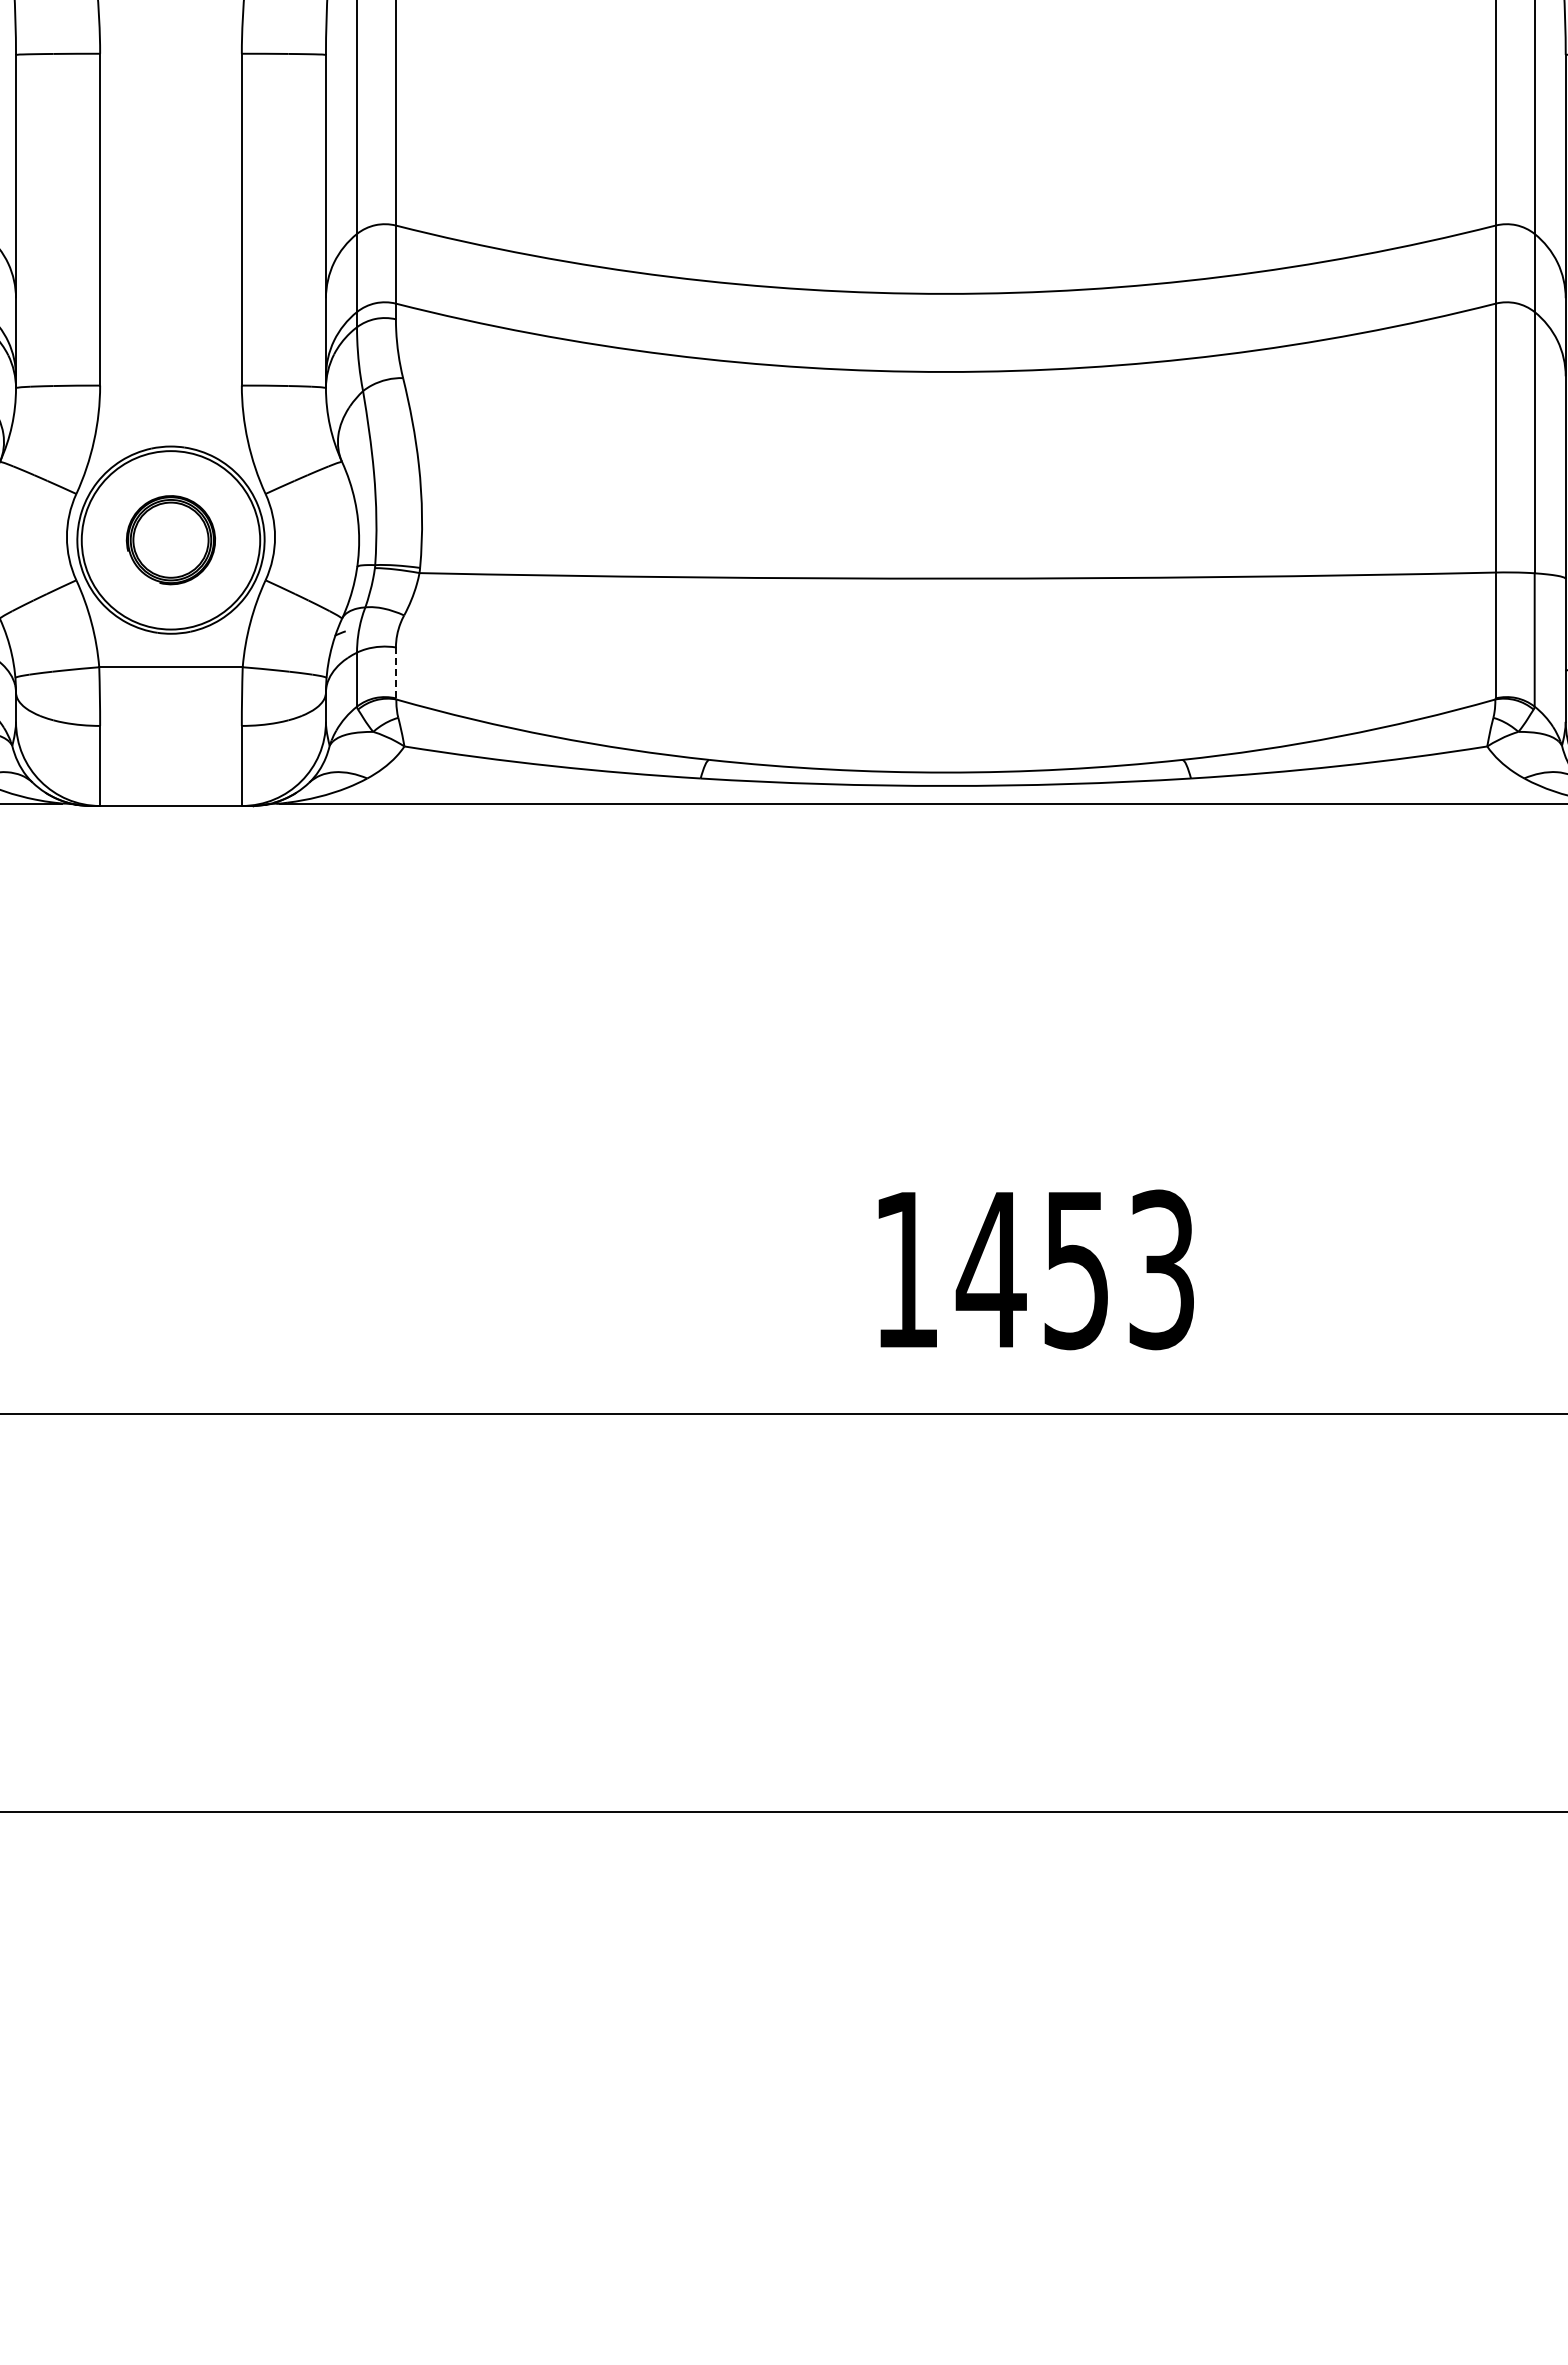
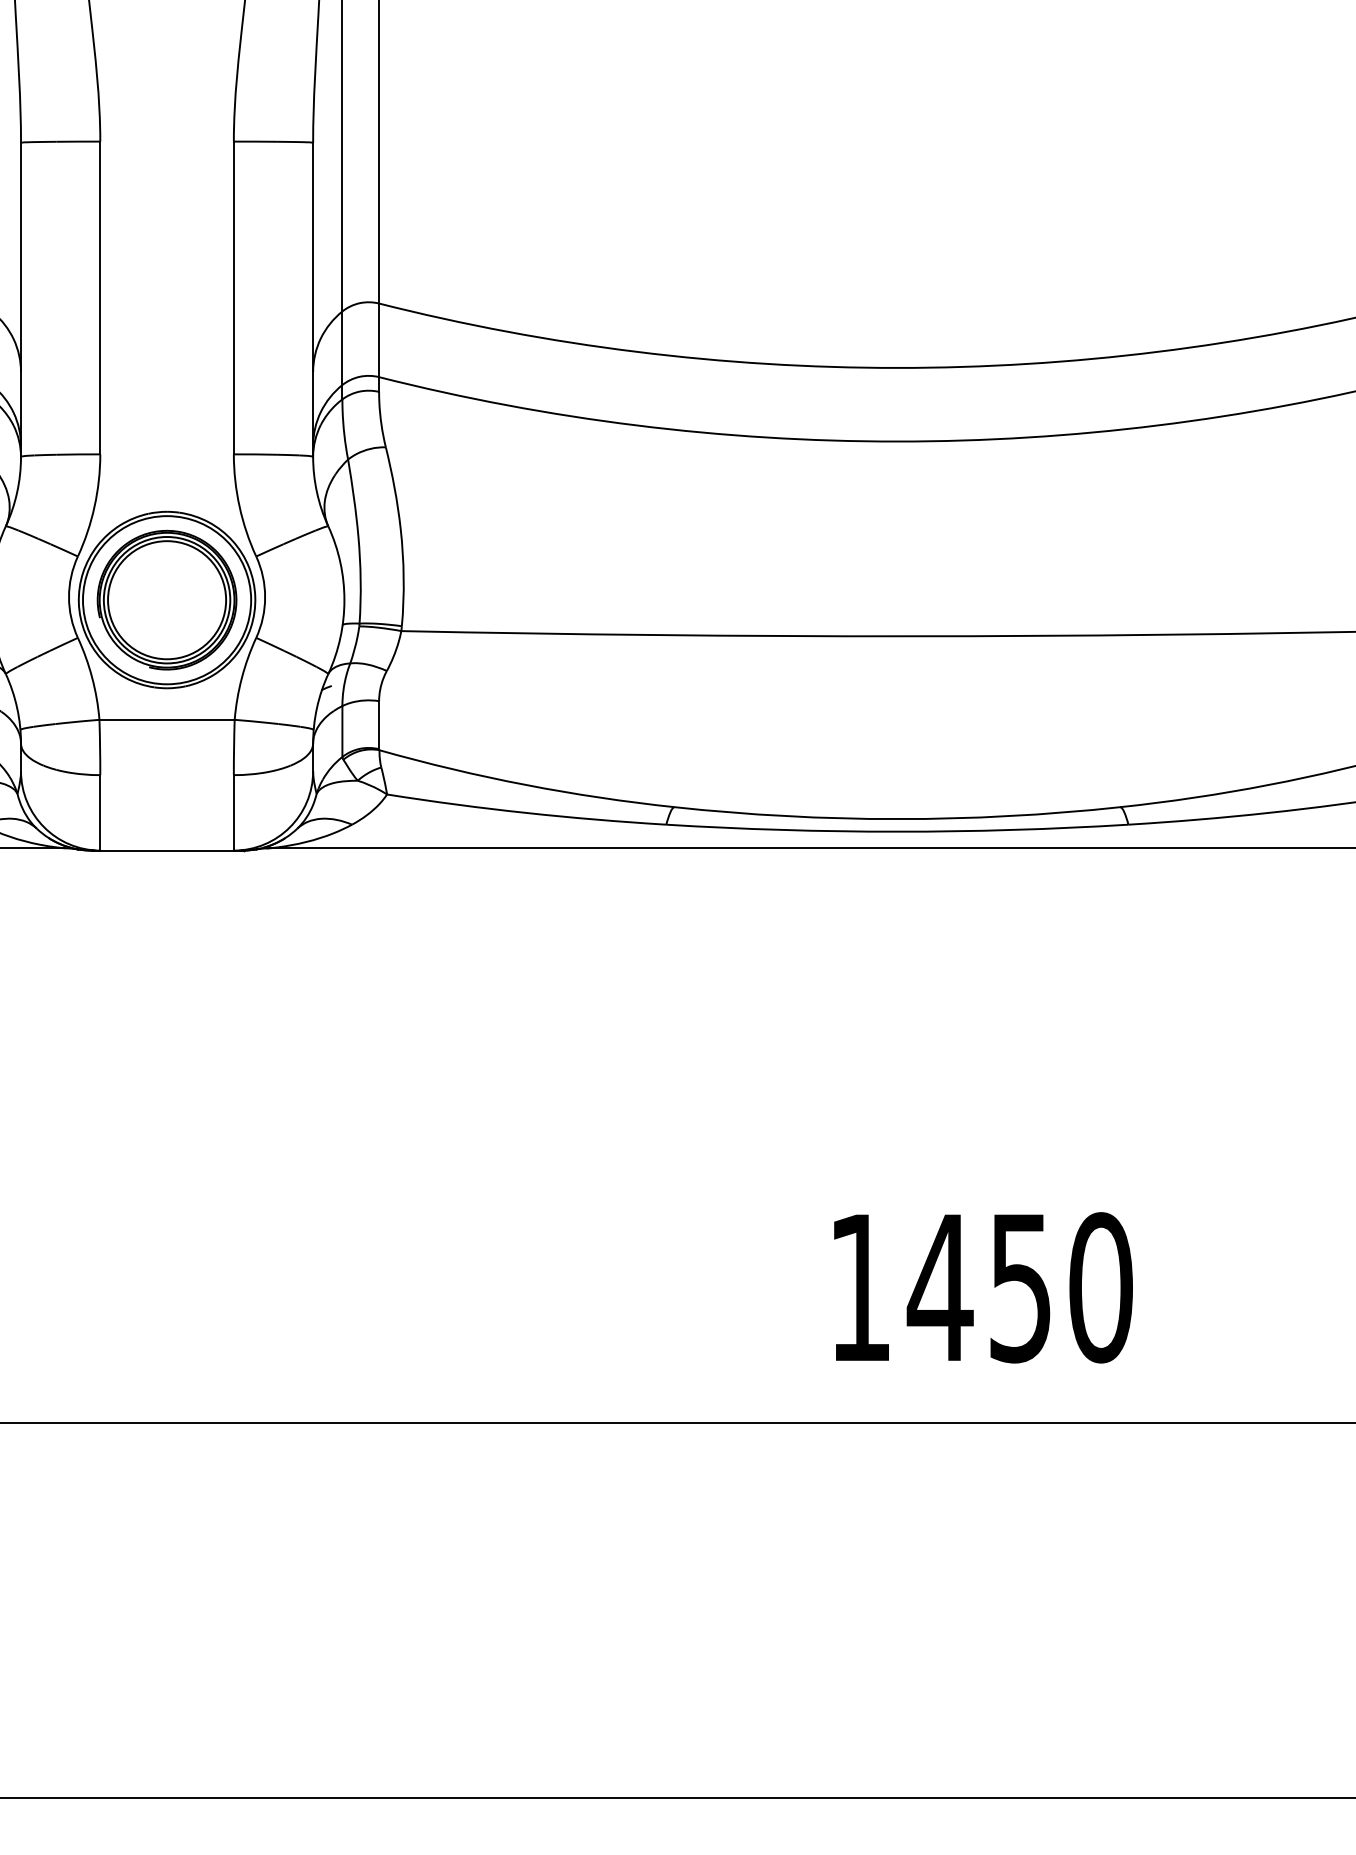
part: (170, 539) -> (166, 599), size x1.67
line: (395, 673) -> (378, 725), dashed -> solid
text: (1161, 1269) -> (1100, 1287), 1453 -> 1450

